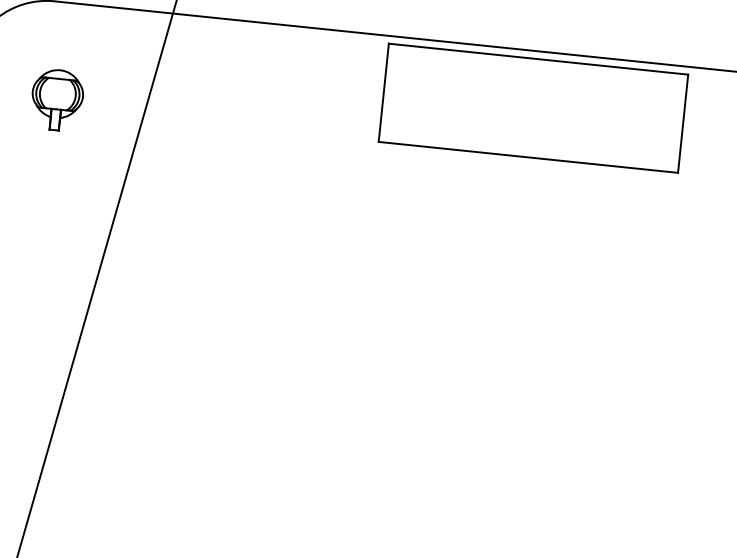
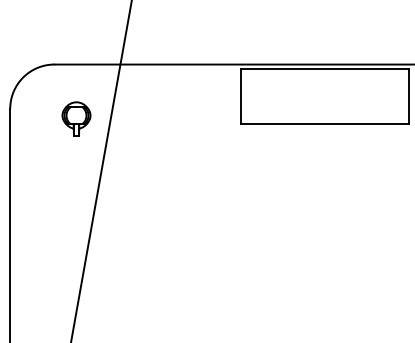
part: (57, 99) -> (76, 118), moved

